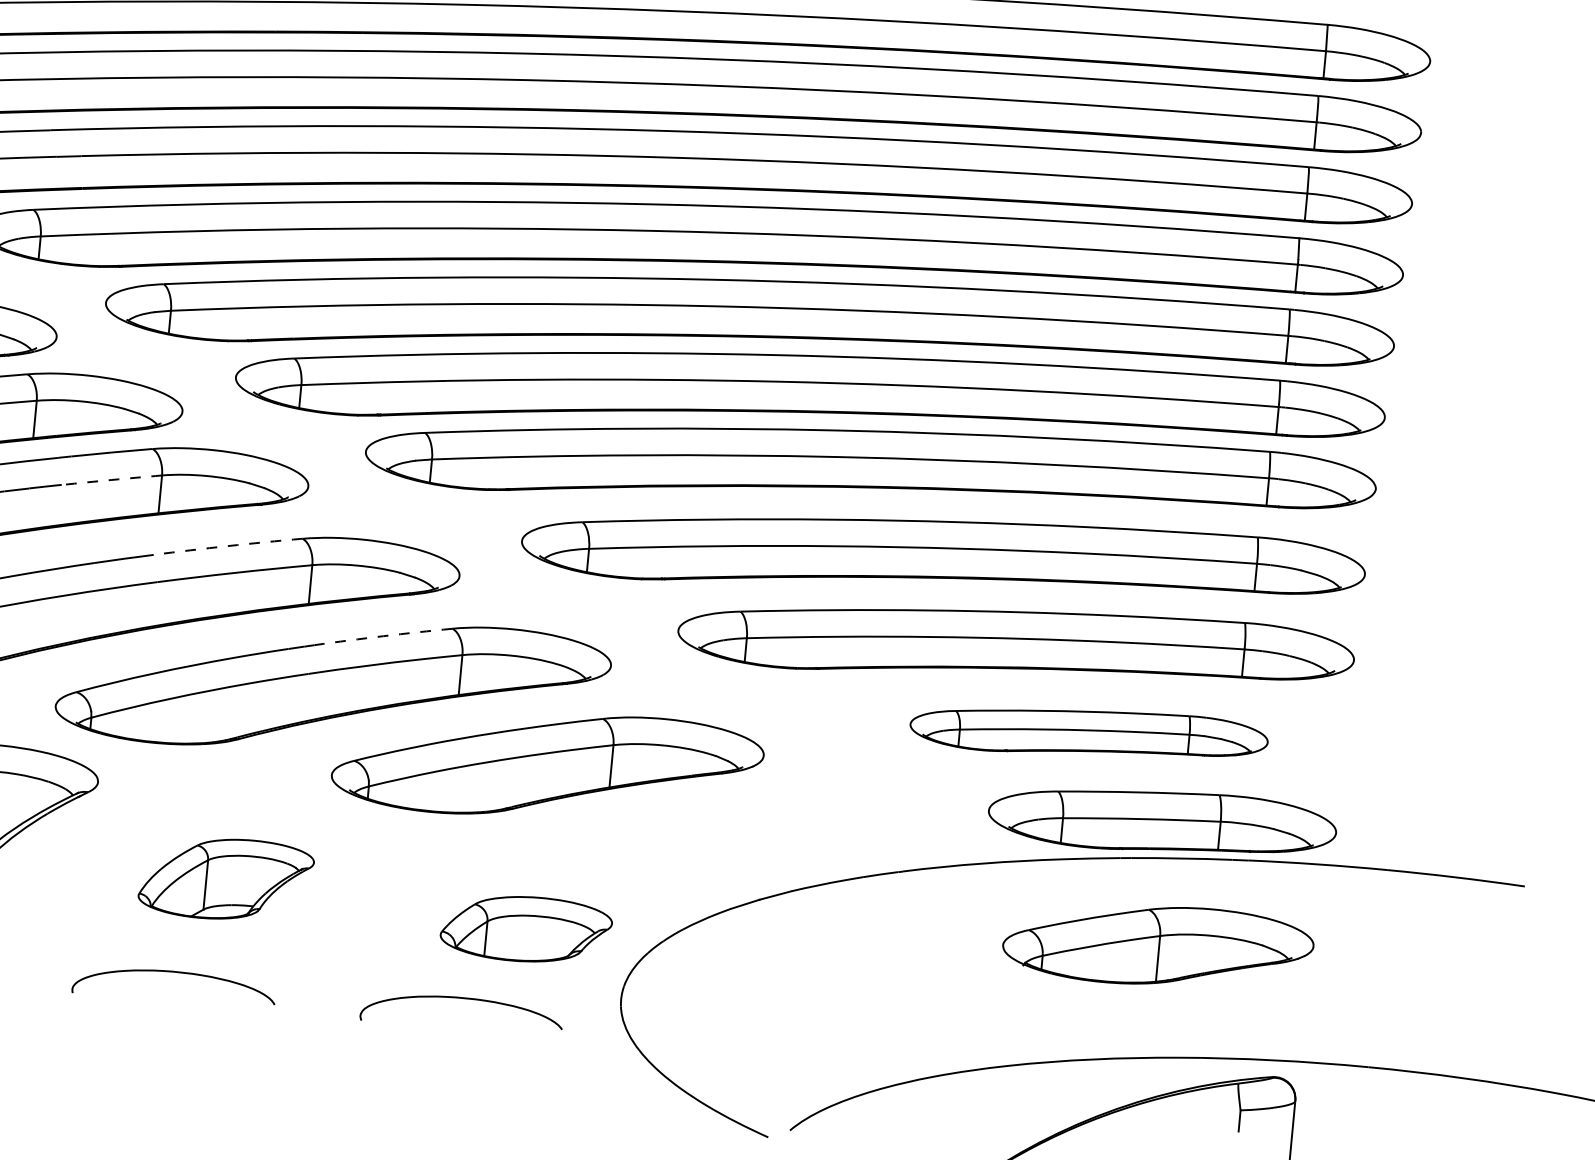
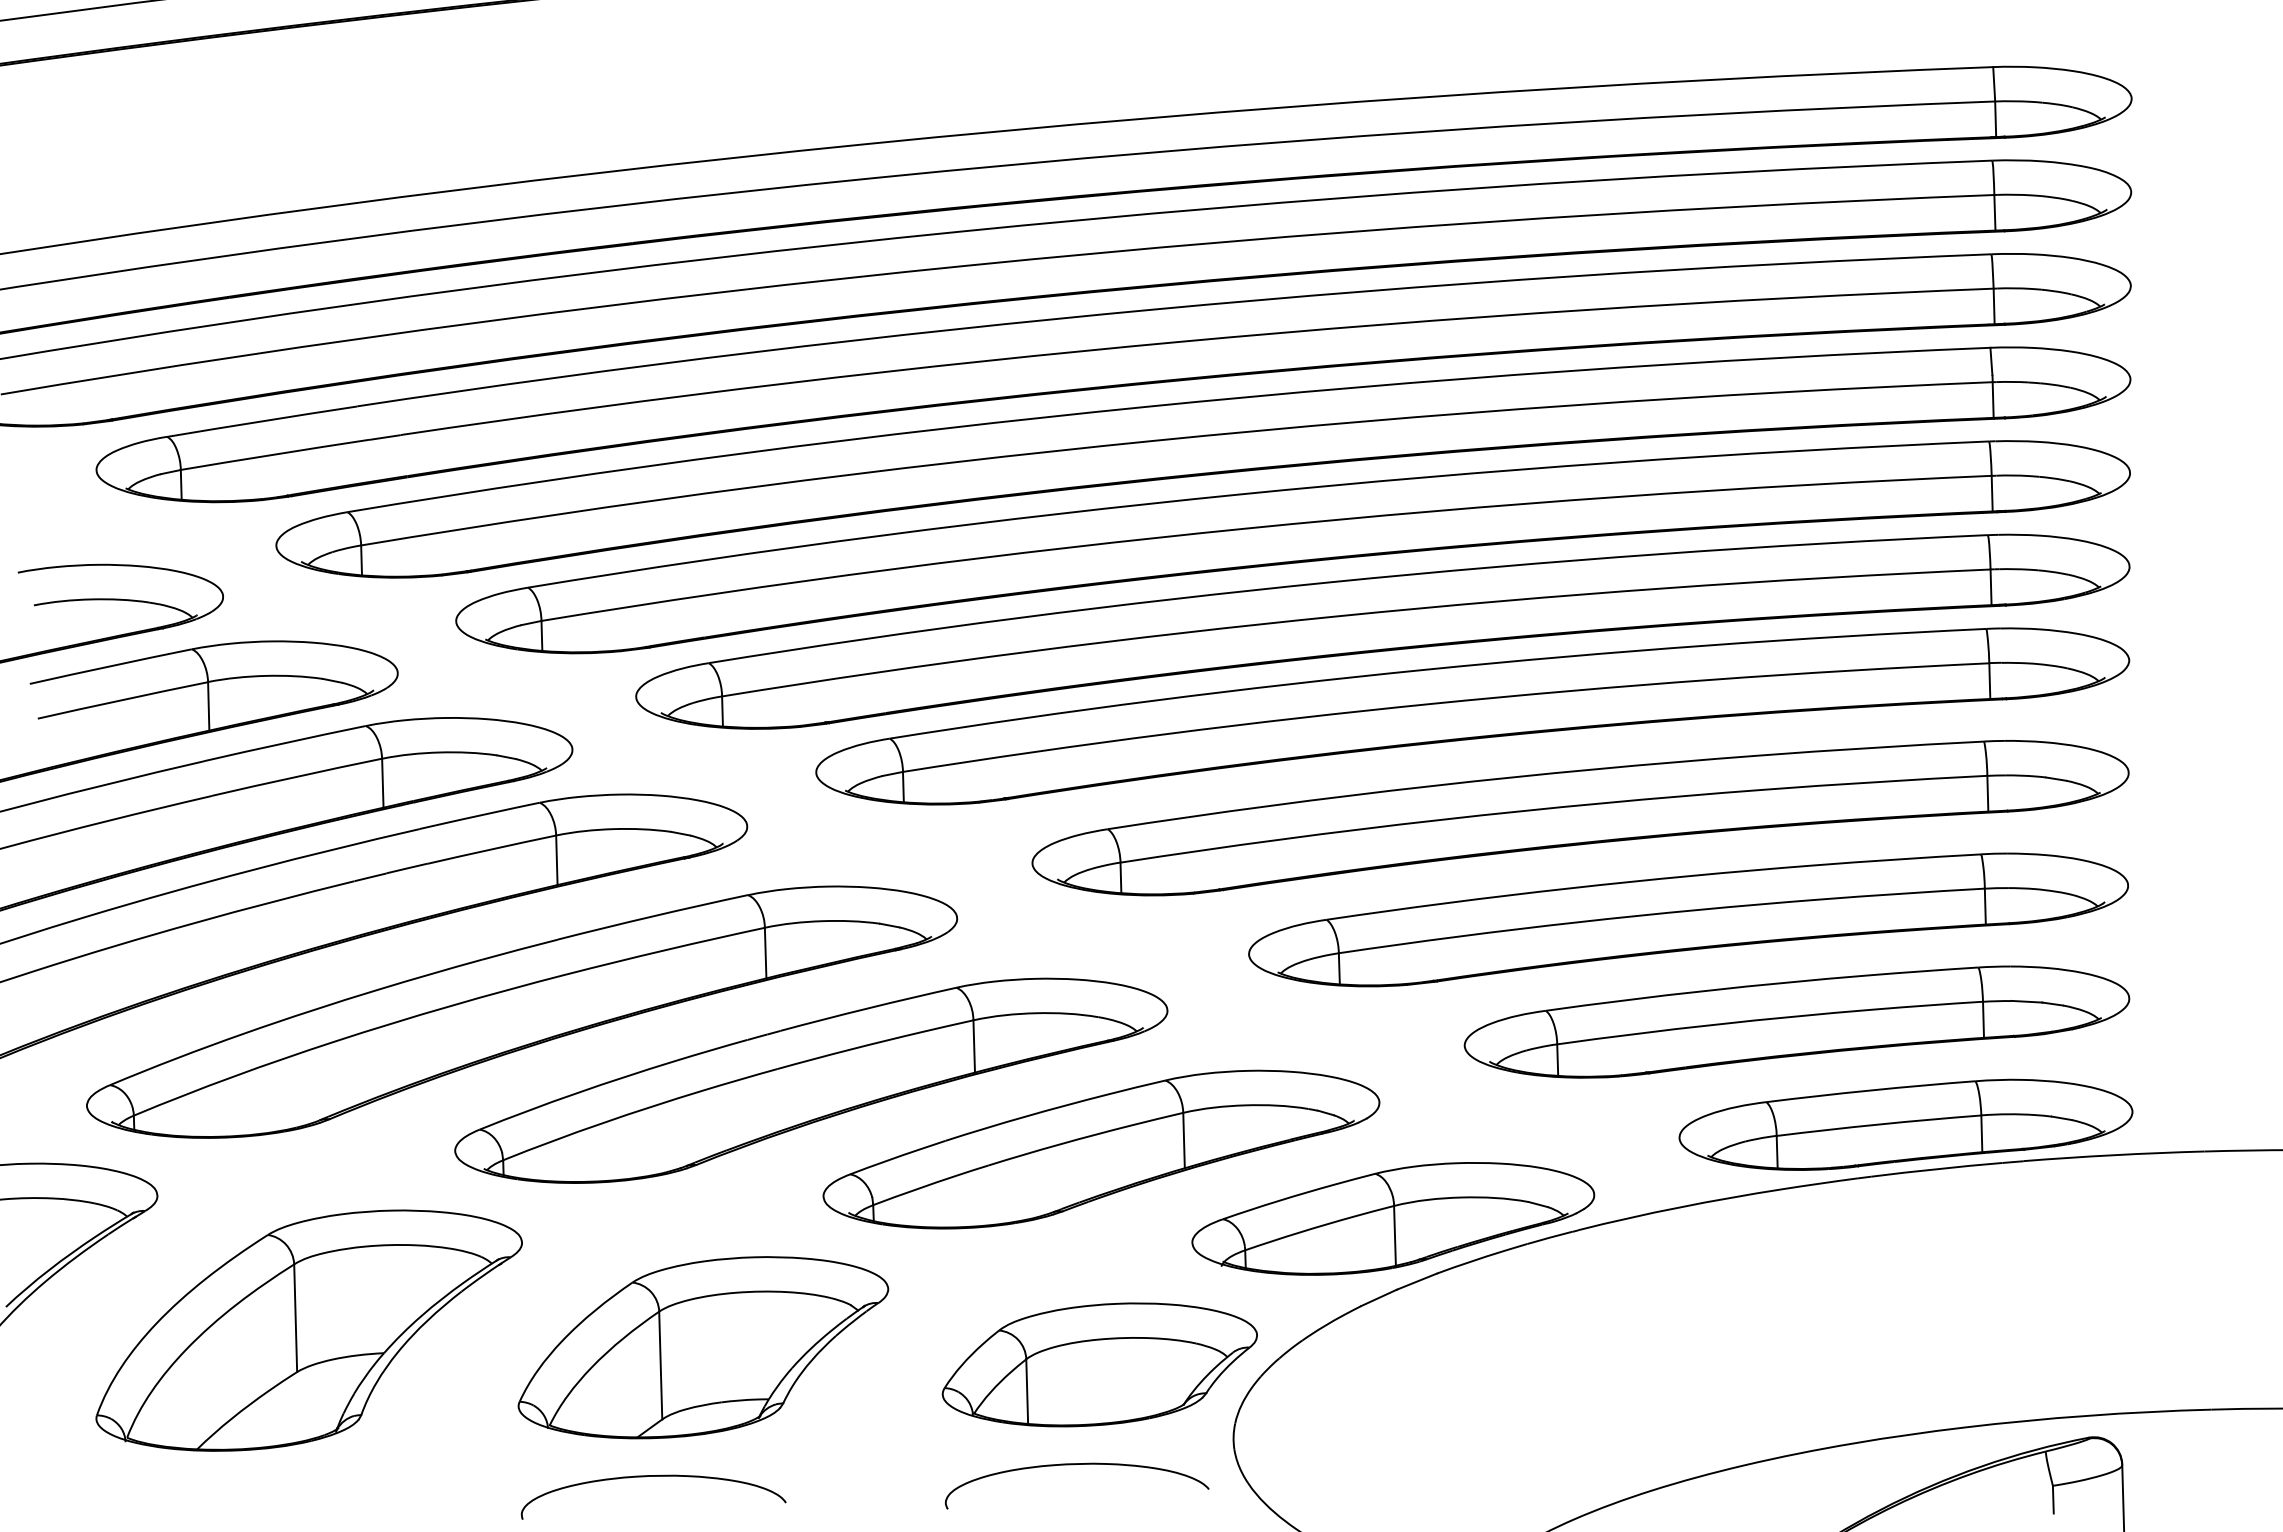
arc: (111, 480) -> (491, 849), dashed -> solid
arc: (227, 546) -> (652, 916), dashed -> solid
arc: (383, 636) -> (868, 1008), dashed -> solid
part: (1088, 732) -> (1796, 1021), size x1.43
part: (226, 878) -> (703, 1347), size x1.67
part: (526, 928) -> (1099, 1364), size x1.43
part: (1158, 945) -> (1393, 1218), moved
curve: (461, 998) -> (1073, 1465), moved

